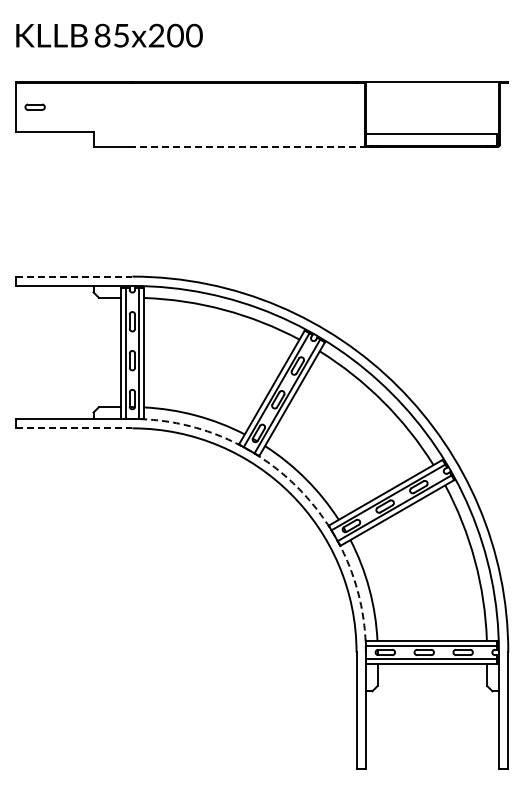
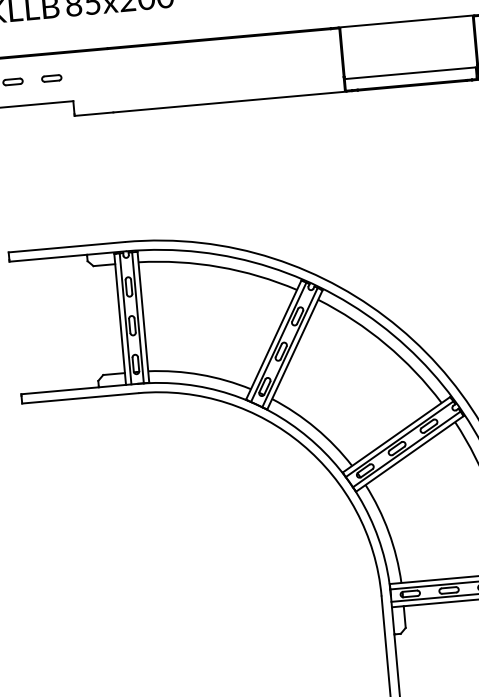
part: (73, 106) -> (51, 77), added
line: (249, 146) -> (230, 102), dashed -> solid
line: (74, 276) -> (67, 247), dashed -> solid
line: (74, 428) -> (80, 398), dashed -> solid
arc: (297, 487) -> (308, 437), dashed -> solid

